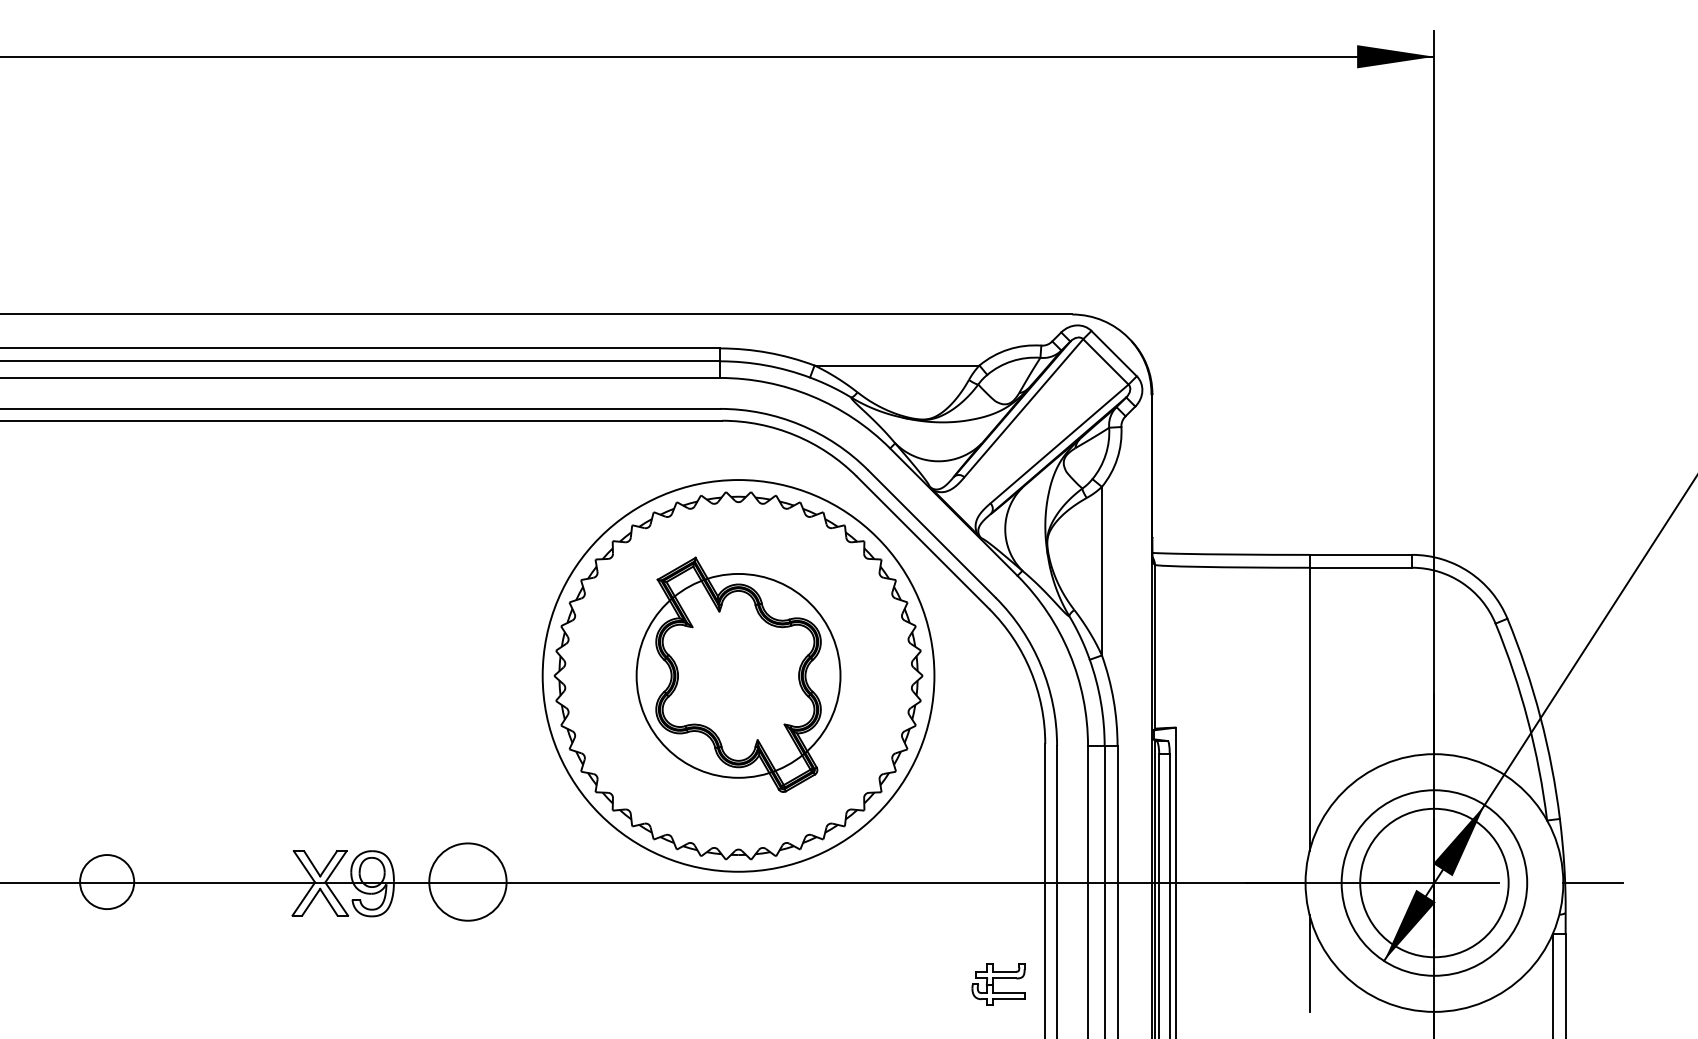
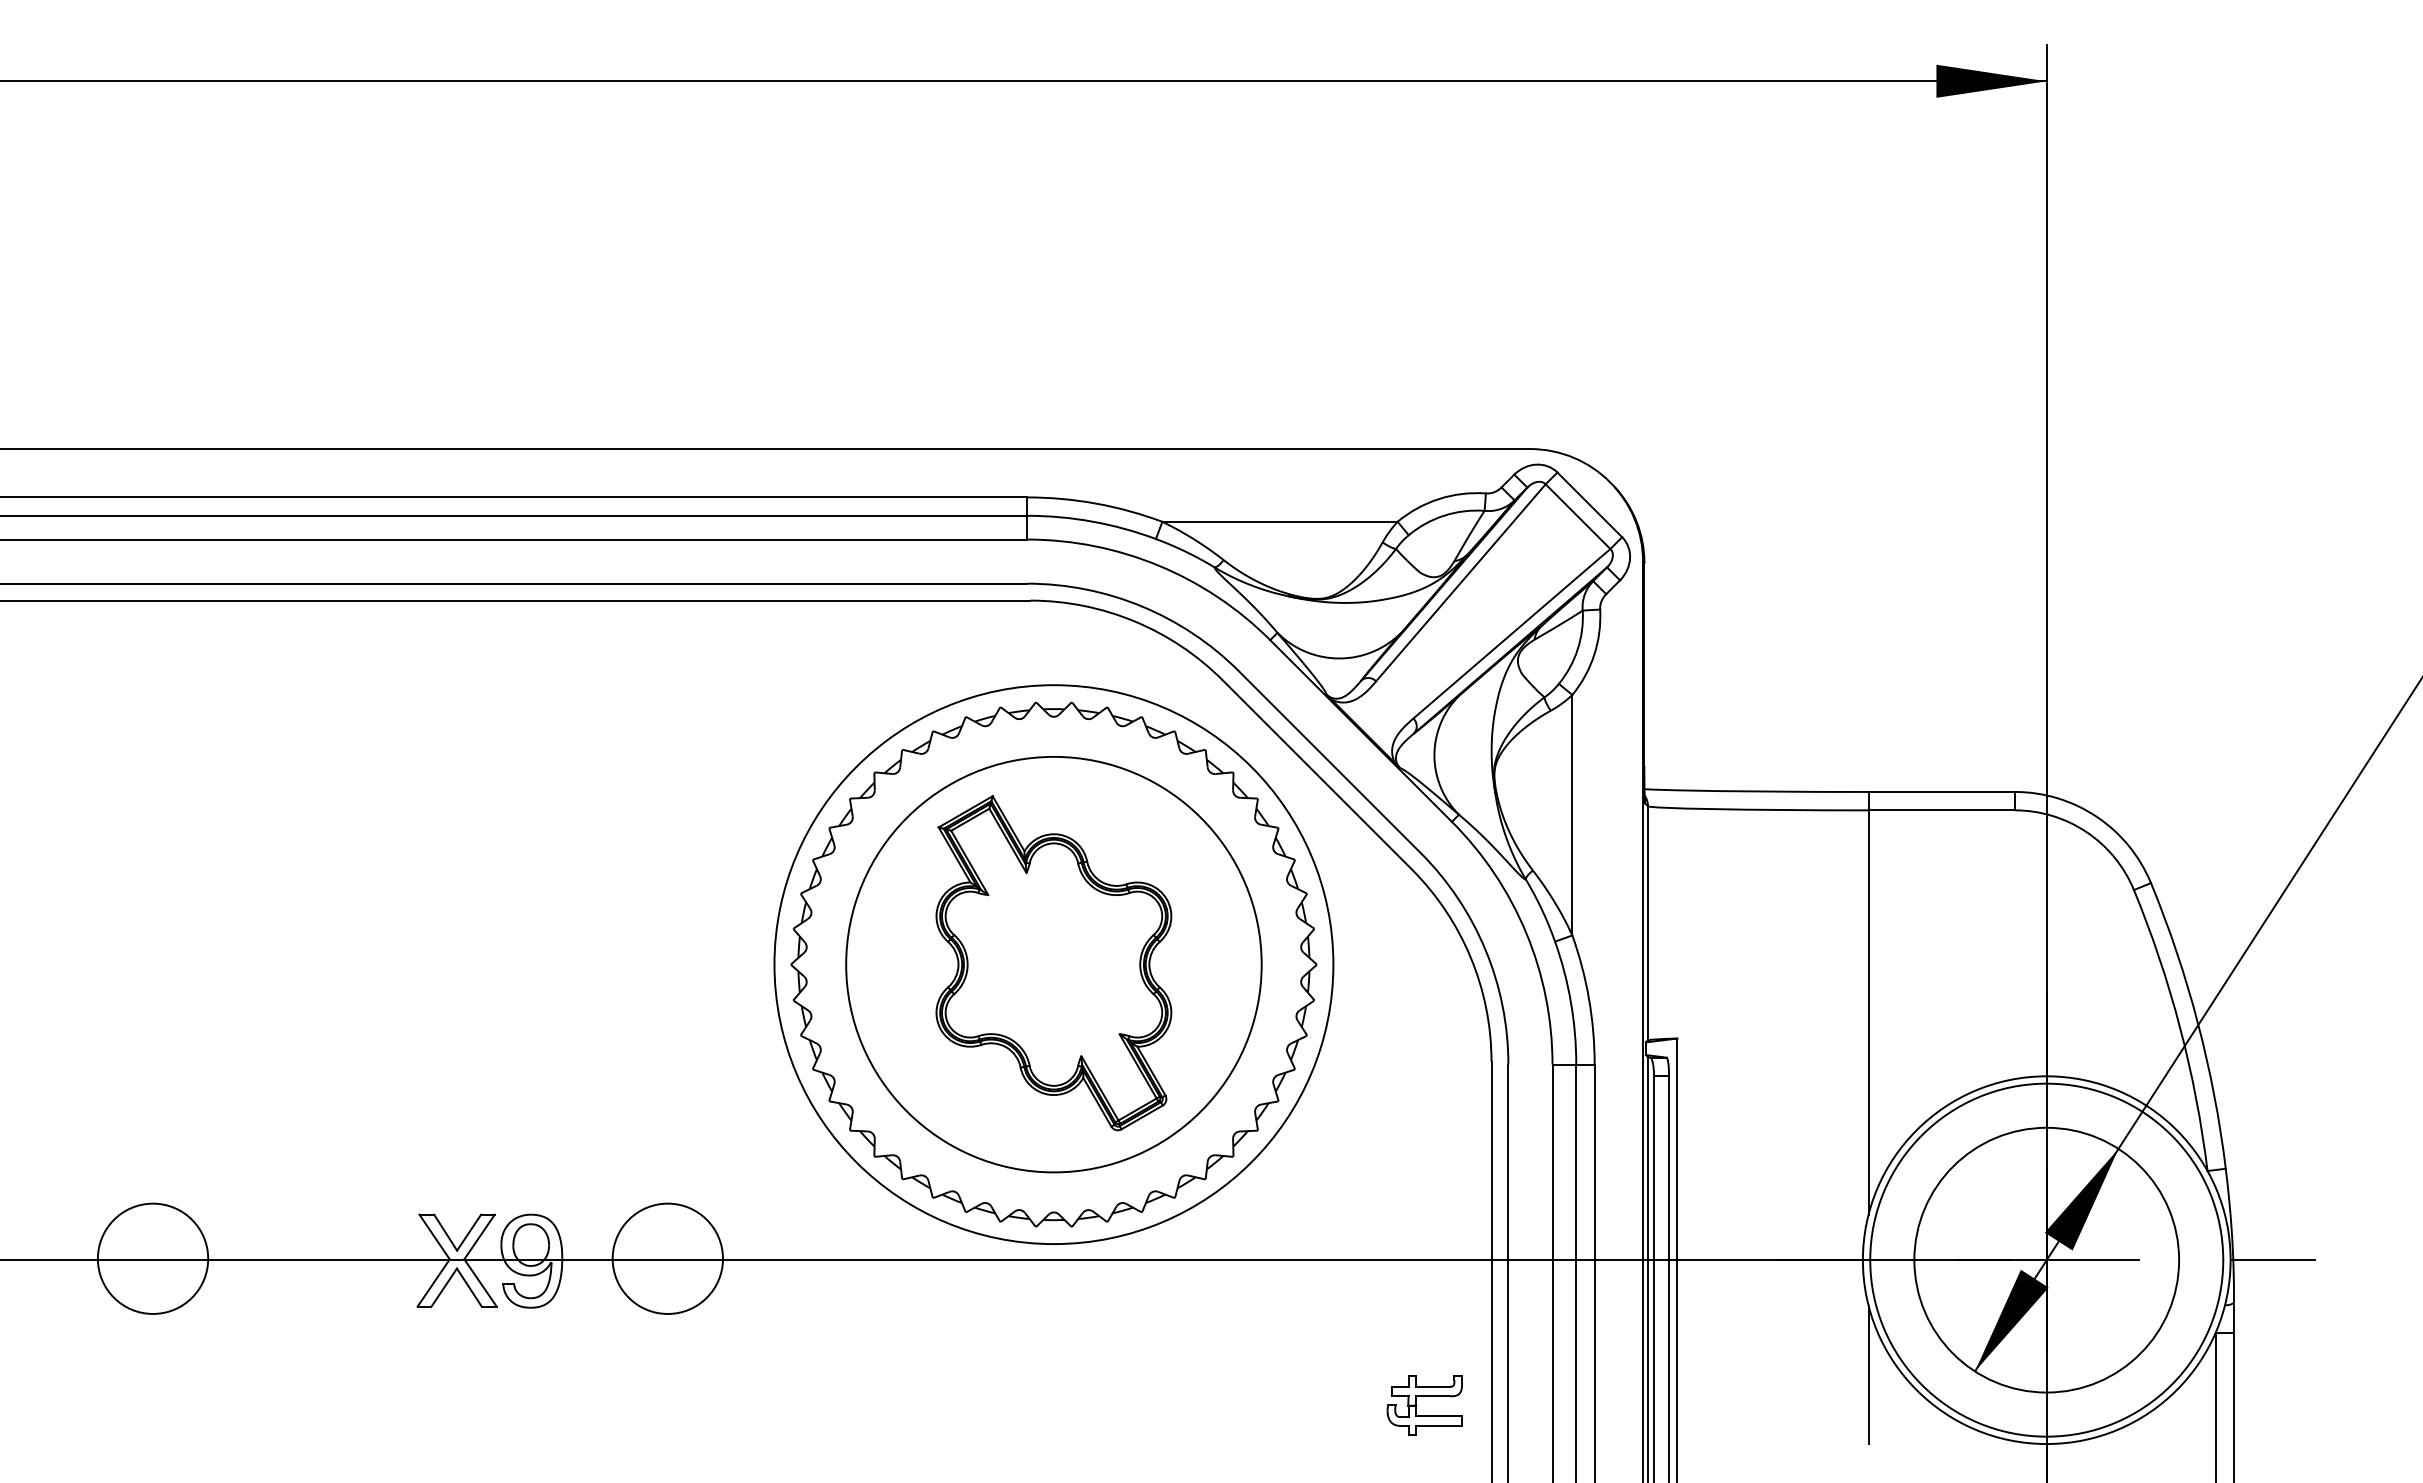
circle: (738, 675) -> (1053, 964), size x1.43
circle: (106, 881) -> (152, 1258), size x1.43
circle: (1434, 882) -> (2046, 1259), size x1.67

